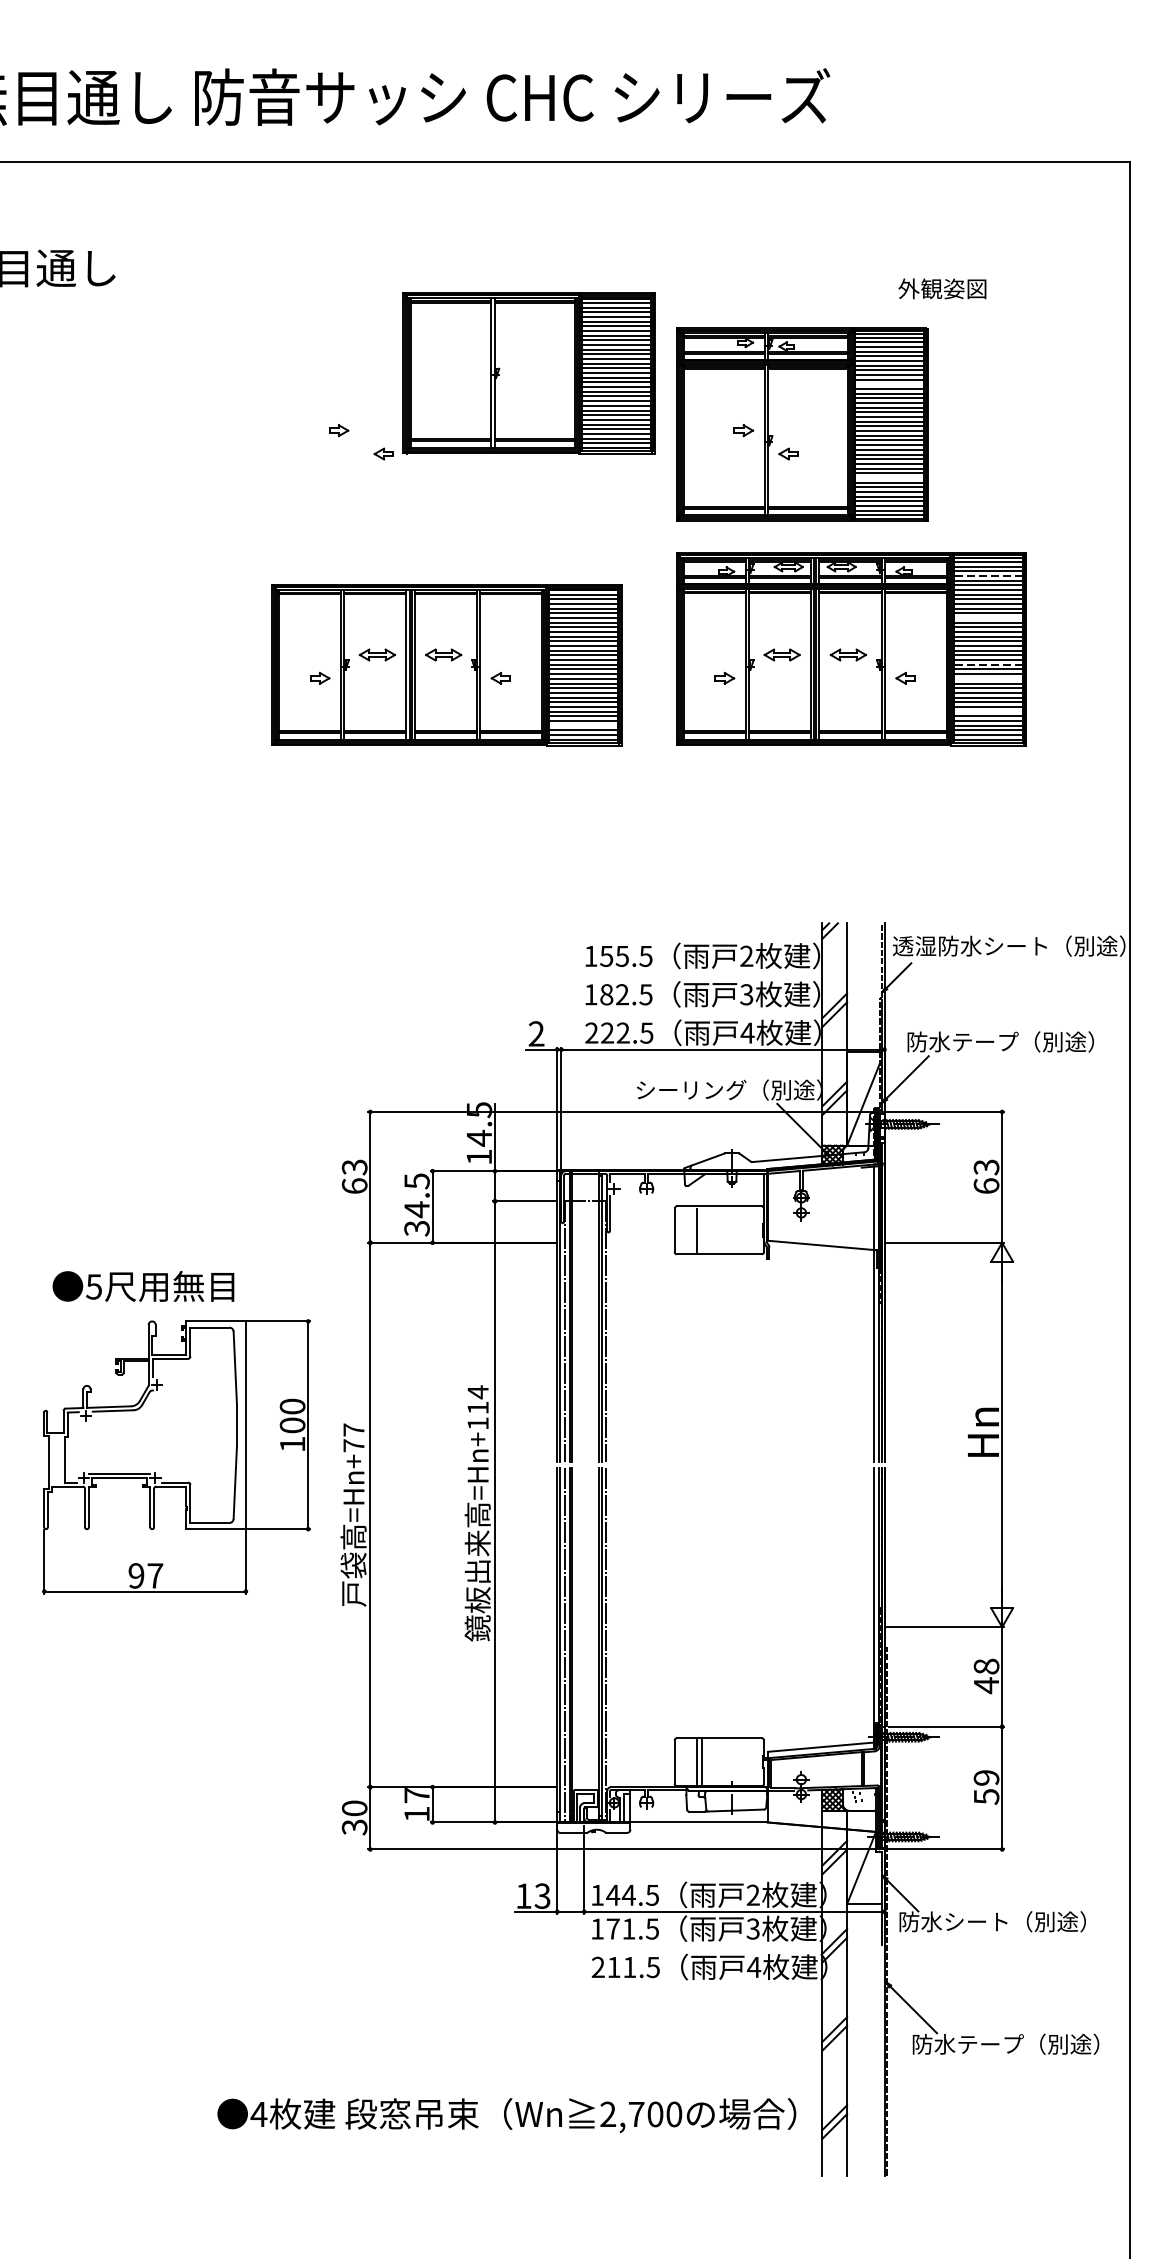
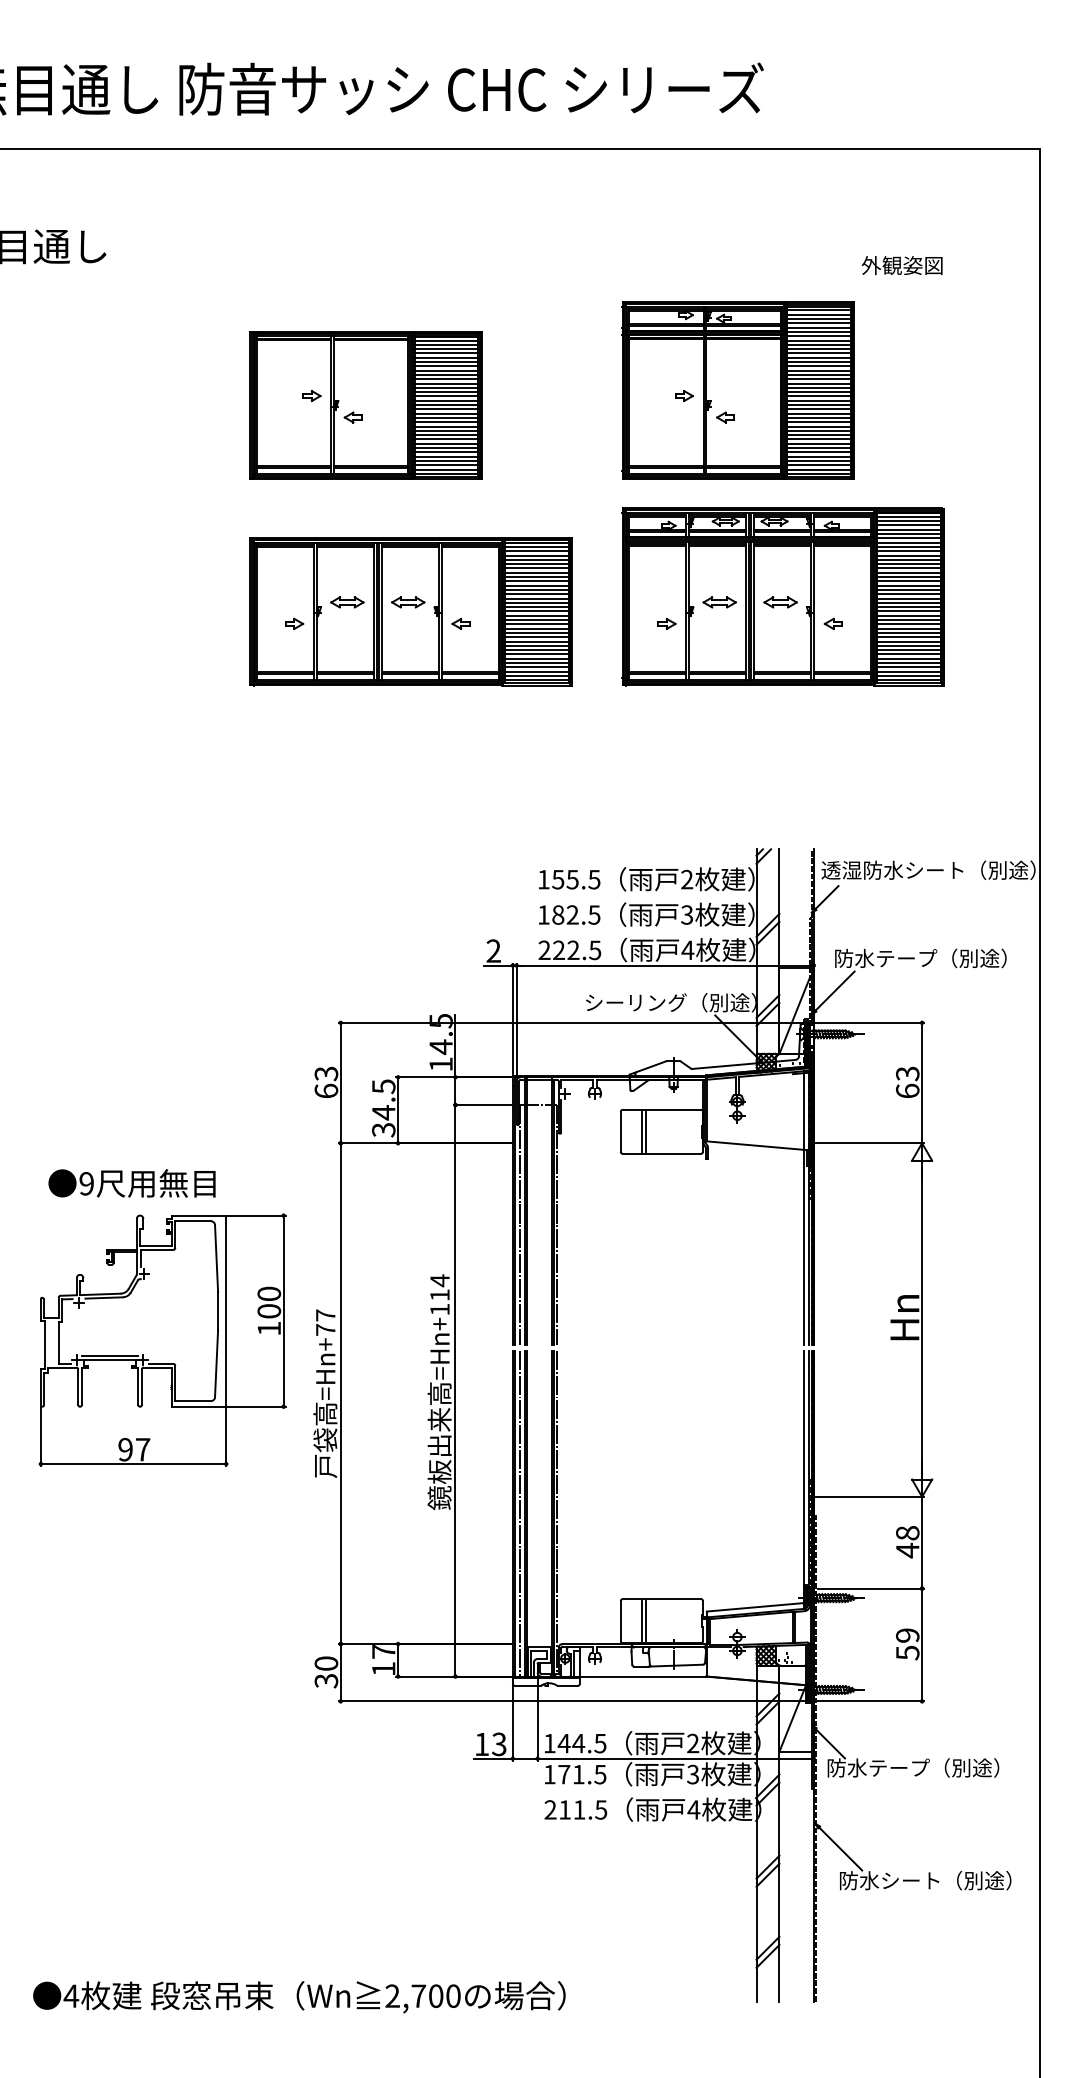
text: (941, 288) -> (901, 265), moved
part: (528, 373) -> (365, 405), moved
line: (889, 384) -> (818, 353), added
line: (889, 477) -> (818, 439), added
line: (988, 575) -> (909, 529), dashed -> solid
line: (987, 618) -> (908, 568), added
line: (988, 664) -> (909, 611), dashed -> solid
line: (987, 678) -> (908, 624), added
line: (987, 711) -> (908, 654), added
line: (583, 725) -> (536, 667), added
line: (702, 1230) -> (646, 1131), added
text: (93, 1286) -> (86, 1183), 5 -> 9
text: (977, 1921) -> (899, 1767), 防水シート（別途） -> 防水テープ（別途）
text: (991, 2044) -> (912, 1880), 防水テープ（別途） -> 防水シート（別途）
text: (506, 2115) -> (299, 1997), moved

